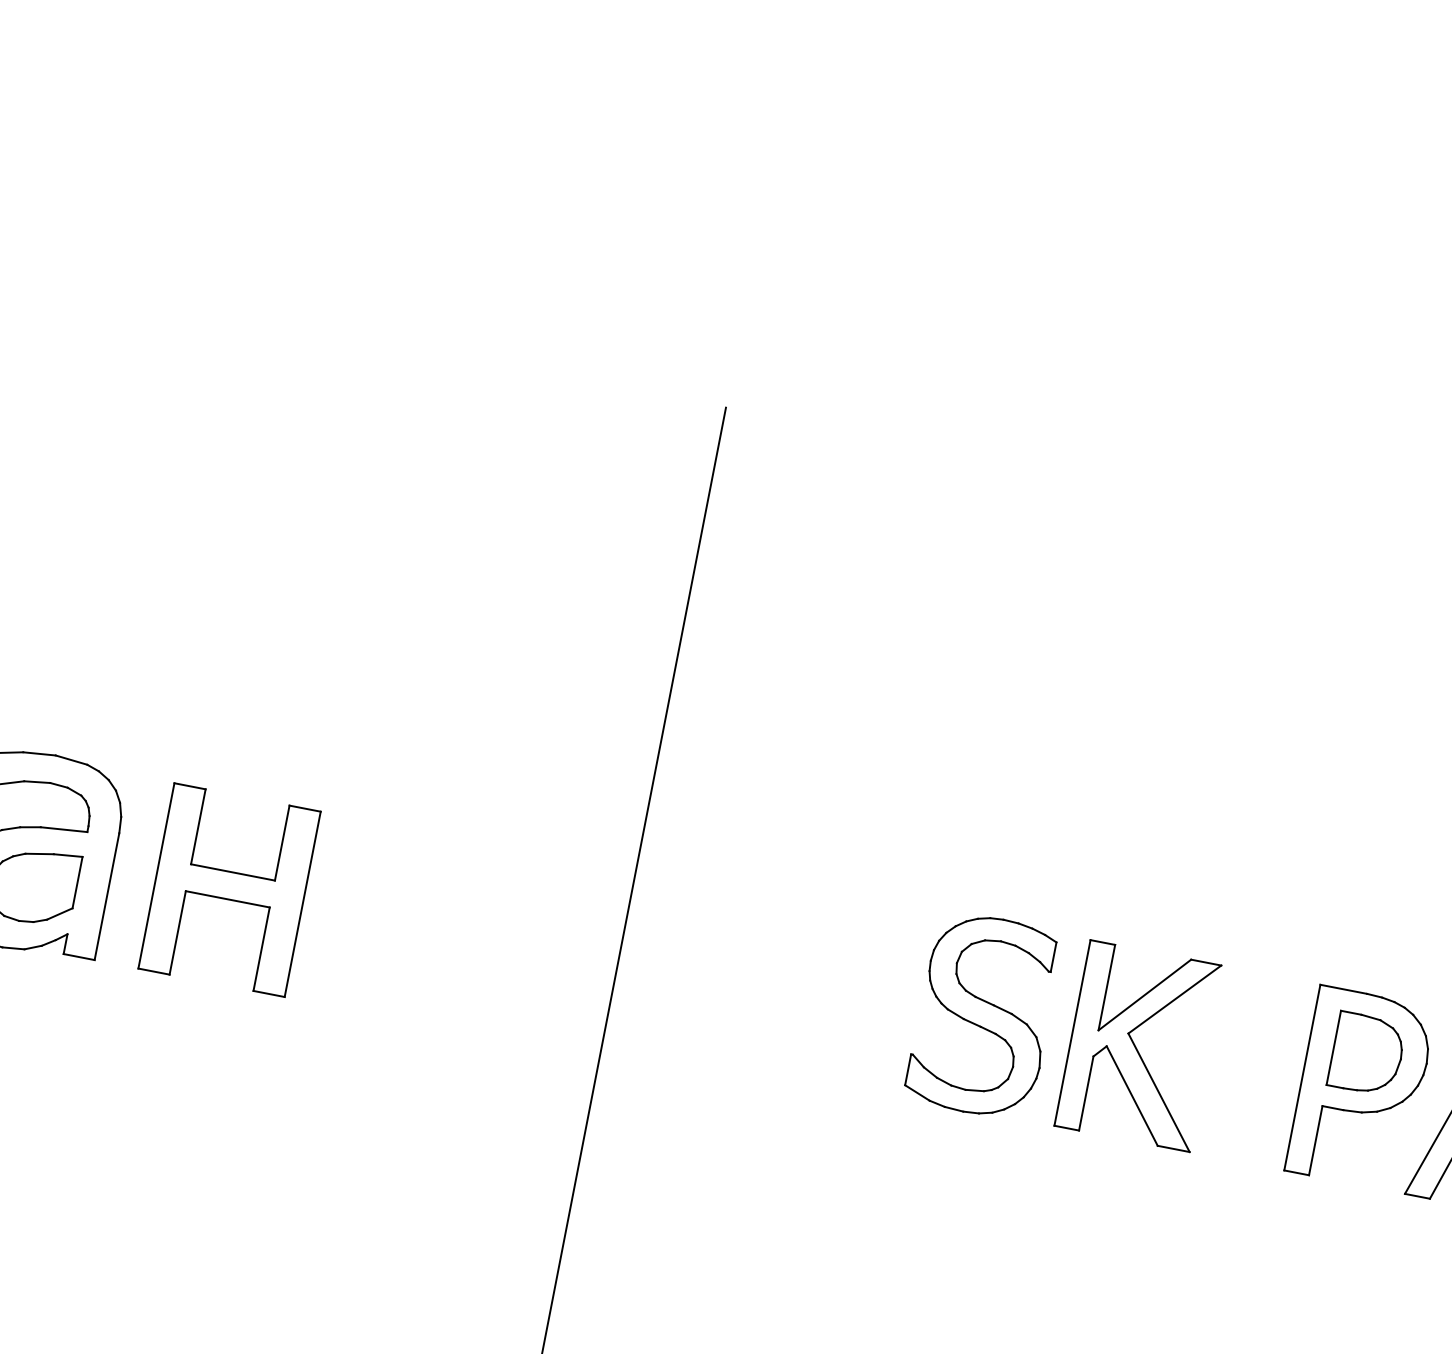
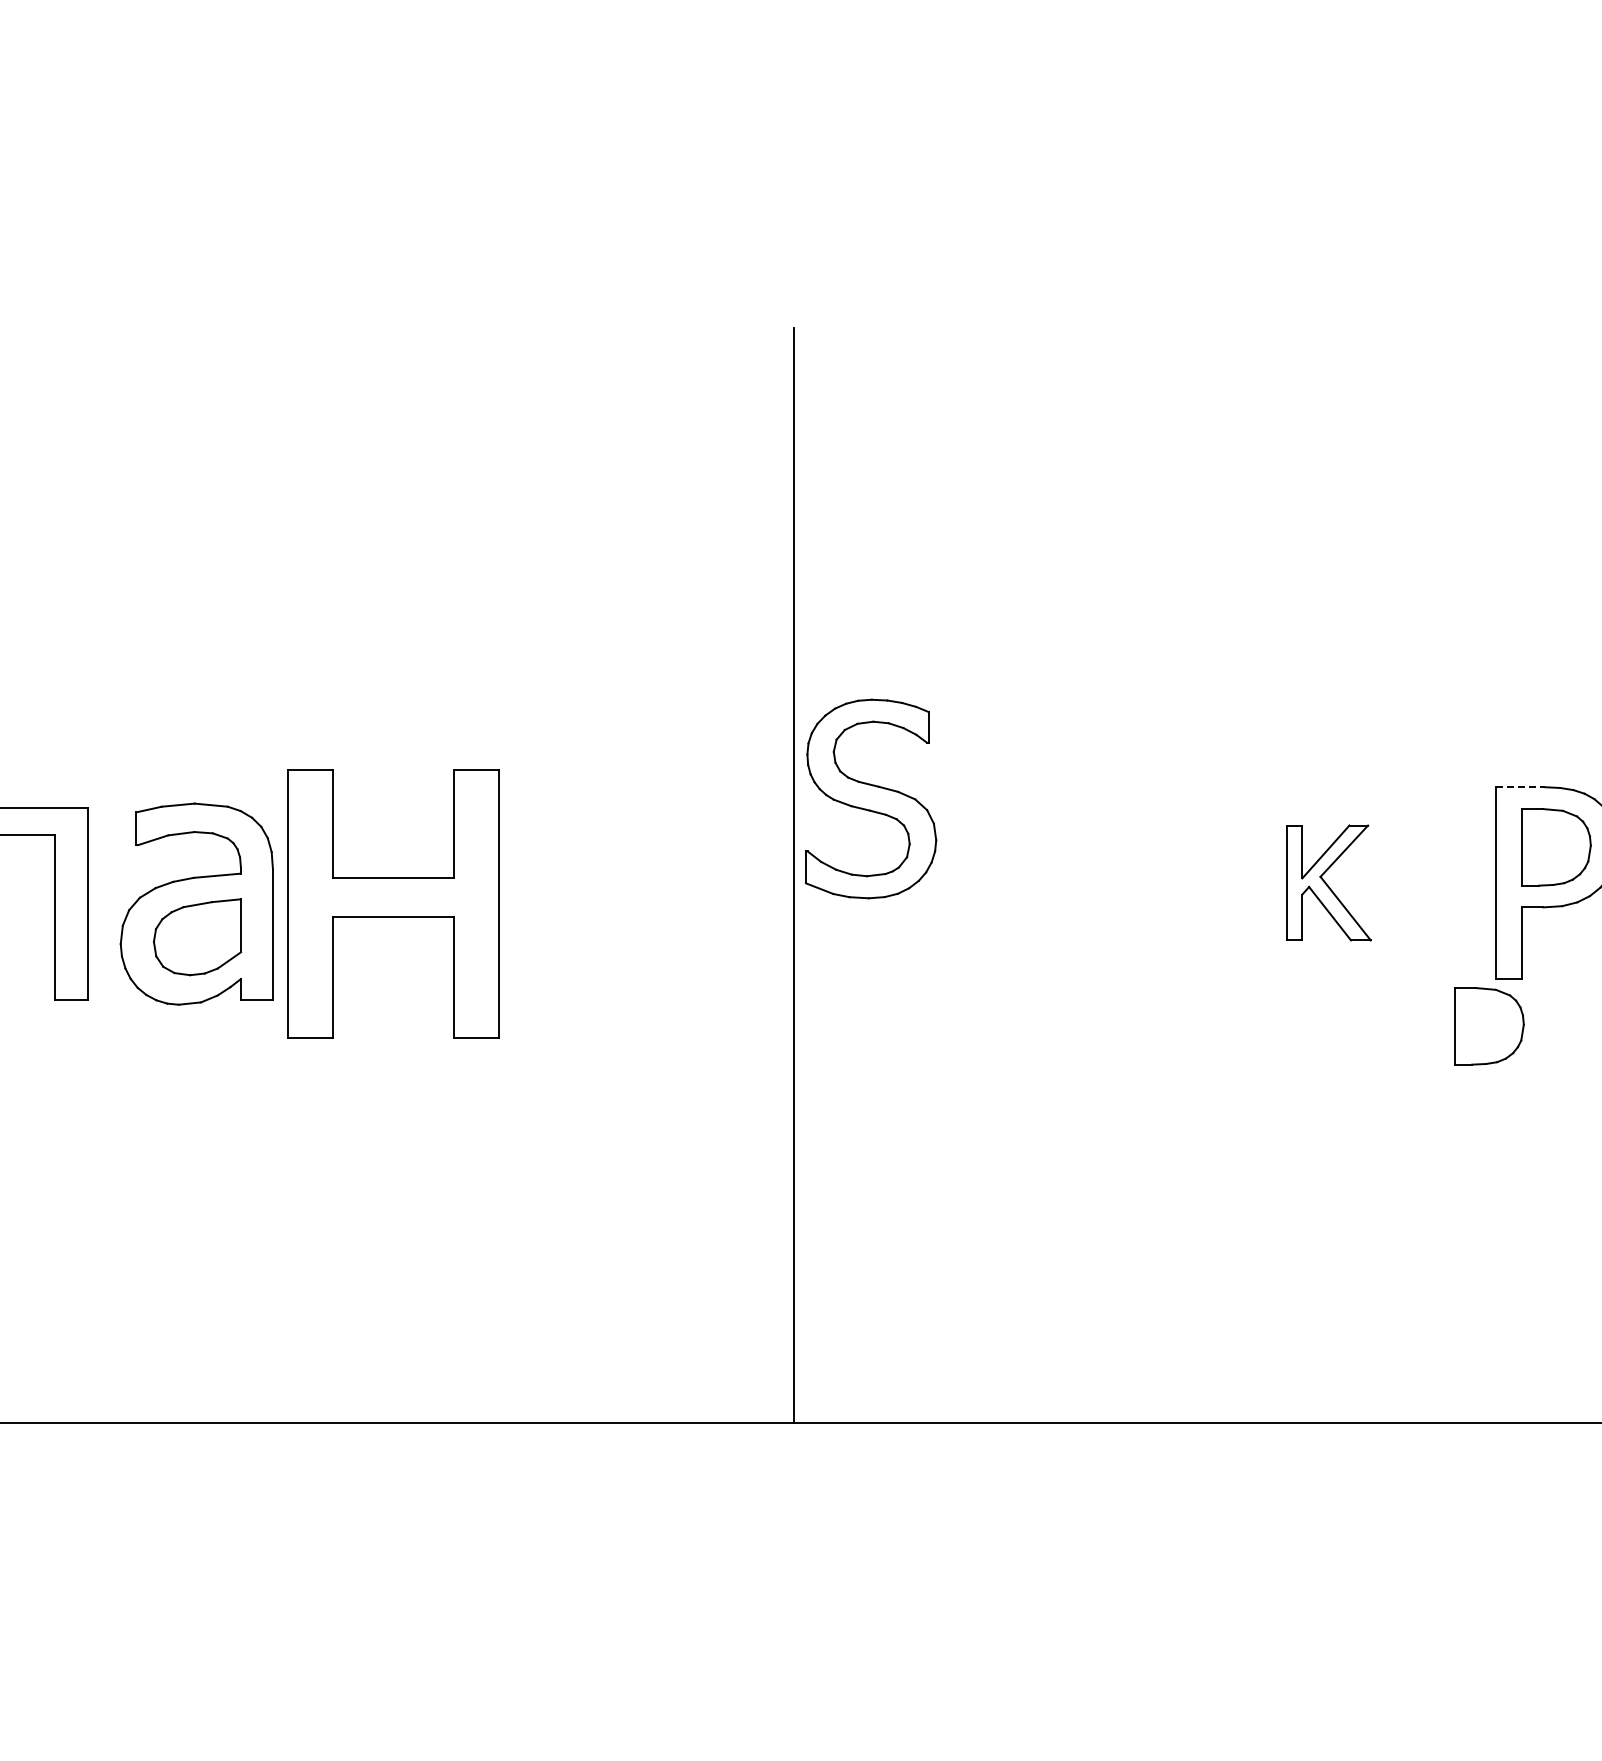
part: (229, 889) -> (393, 903), size x1.4
line: (1343, 989) -> (1520, 787), solid -> dashed
part: (984, 1015) -> (871, 798), moved
part: (1139, 1045) -> (1328, 882), size x0.6
part: (1268, 1215) -> (1489, 1026), added

